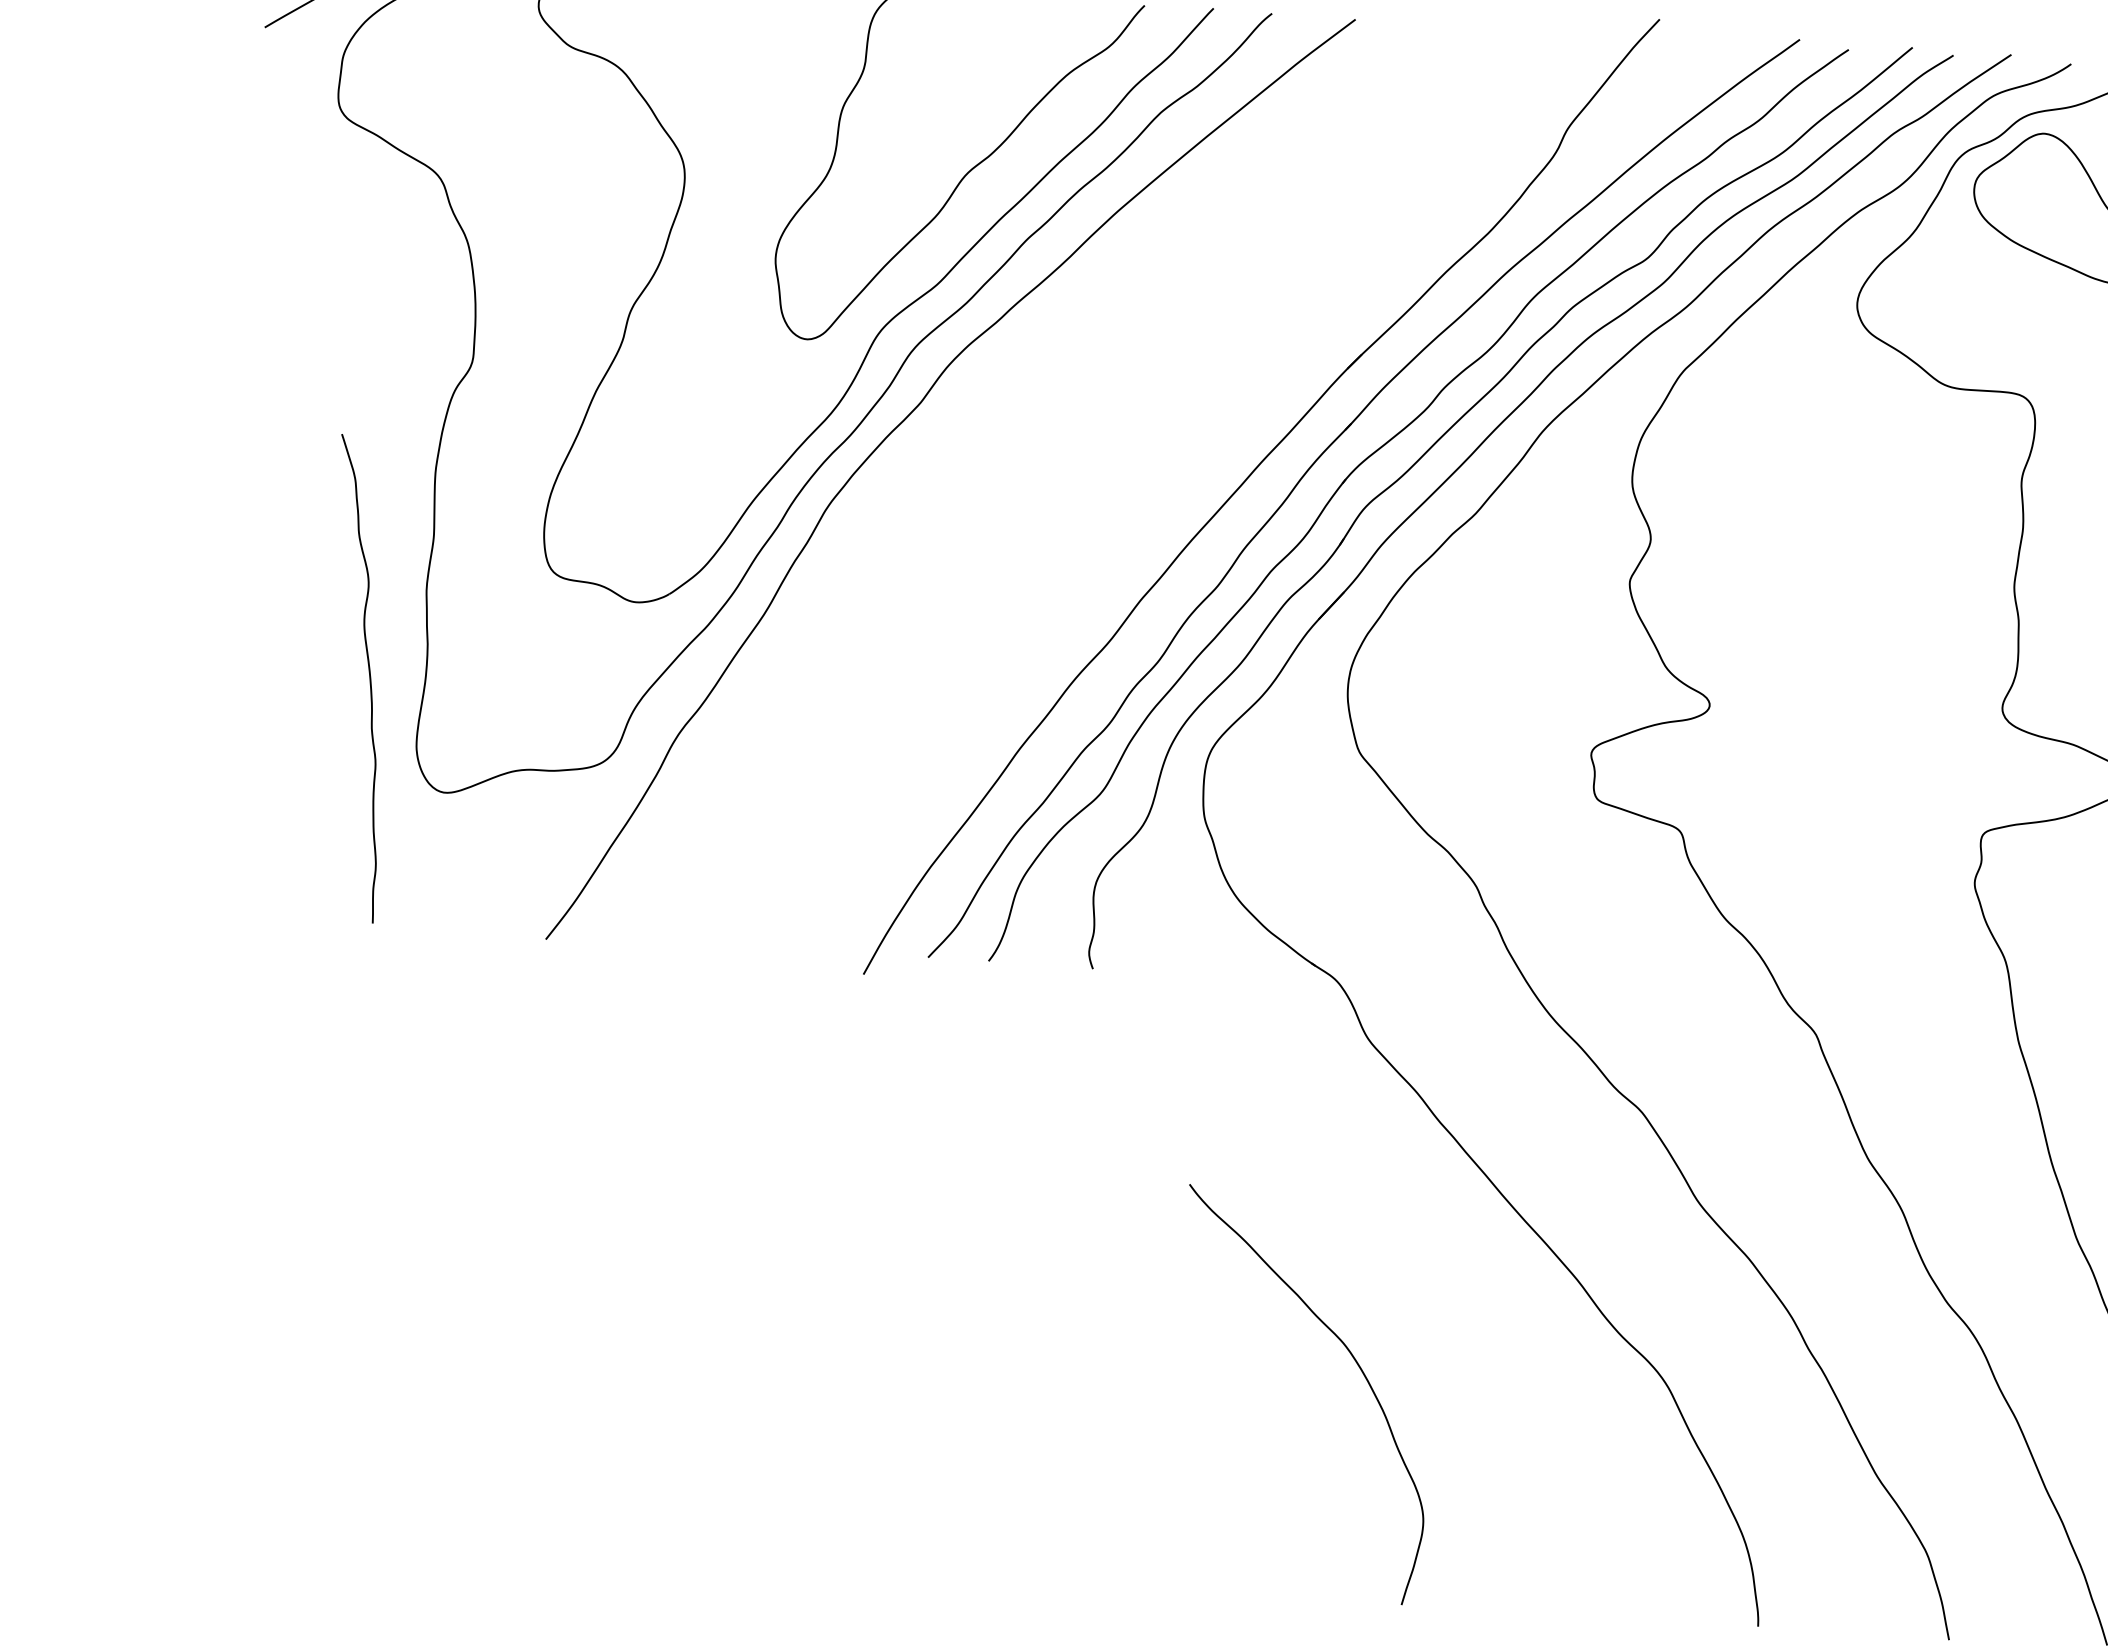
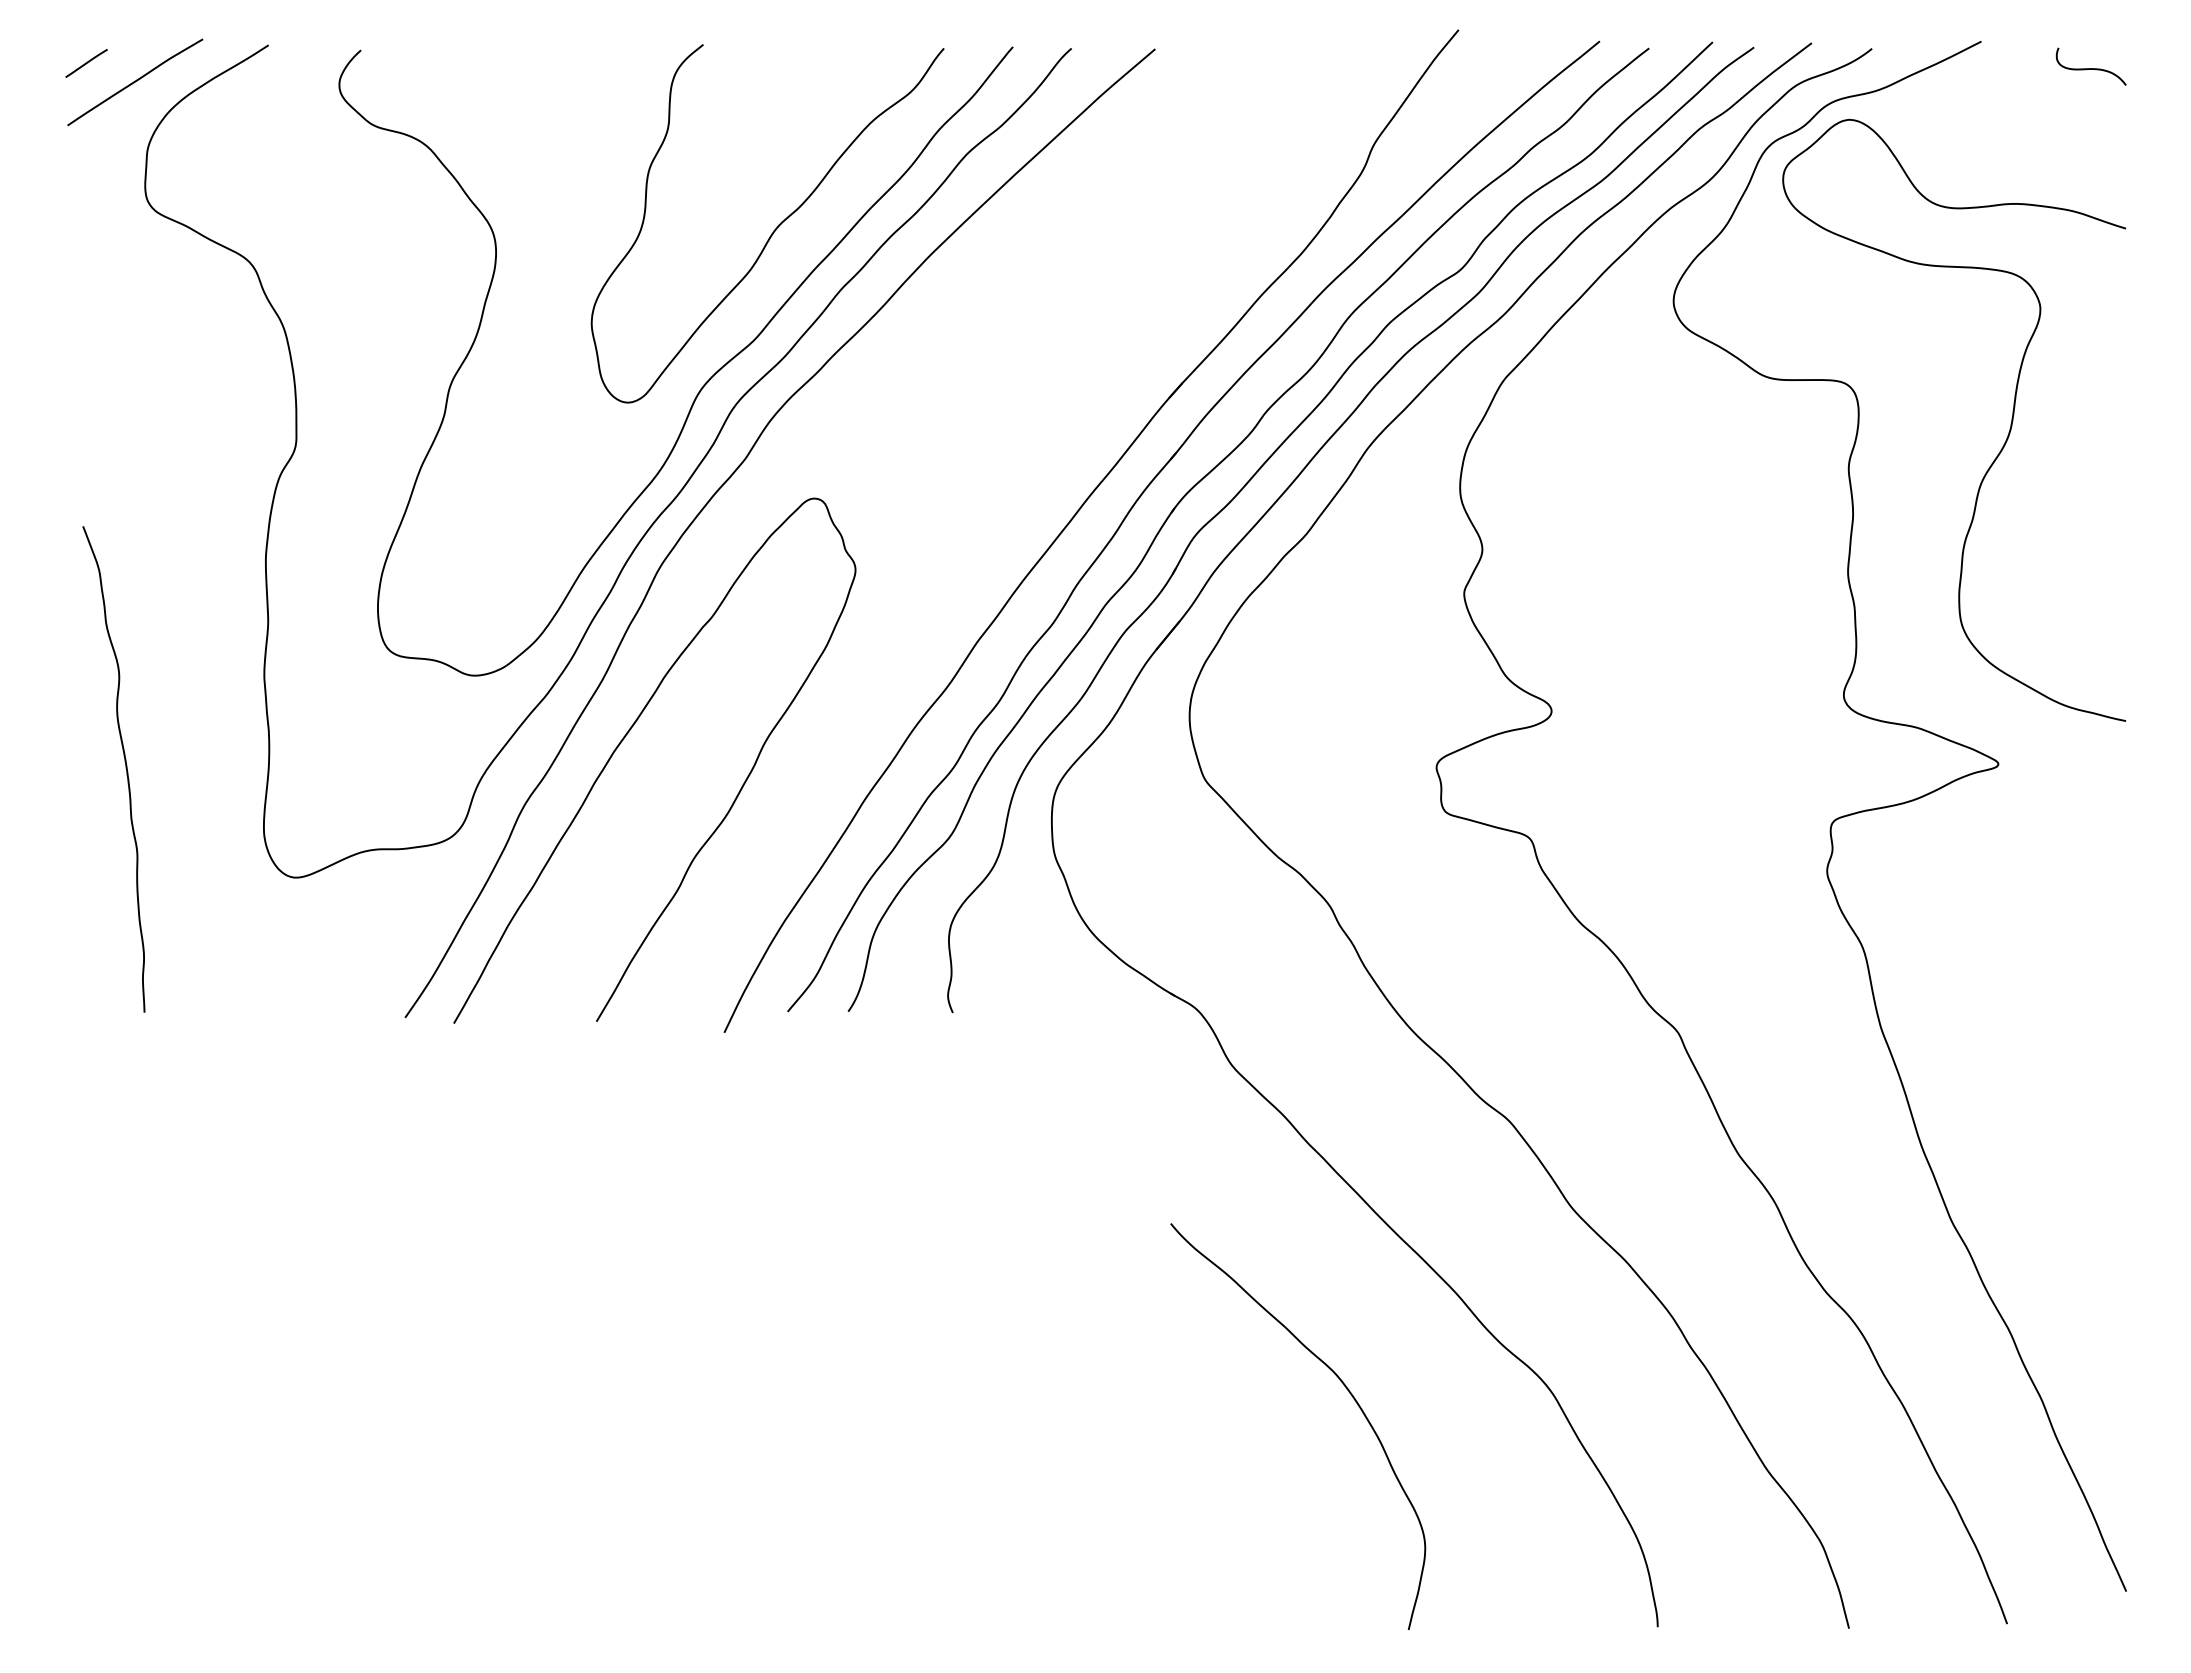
curve: (784, 672) -> (626, 736), added
curve: (369, 678) -> (125, 768), moved
curve: (1356, 1364) -> (1348, 1392), moved

